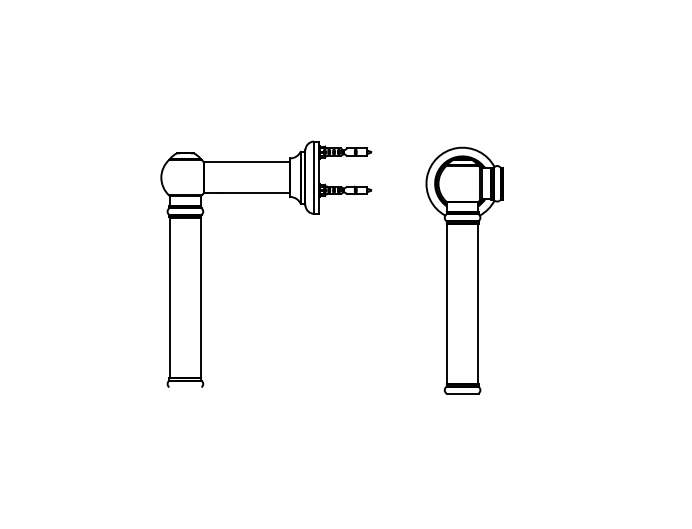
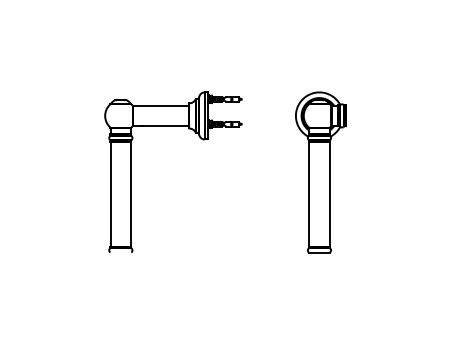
part: (464, 270) -> (320, 172), moved

